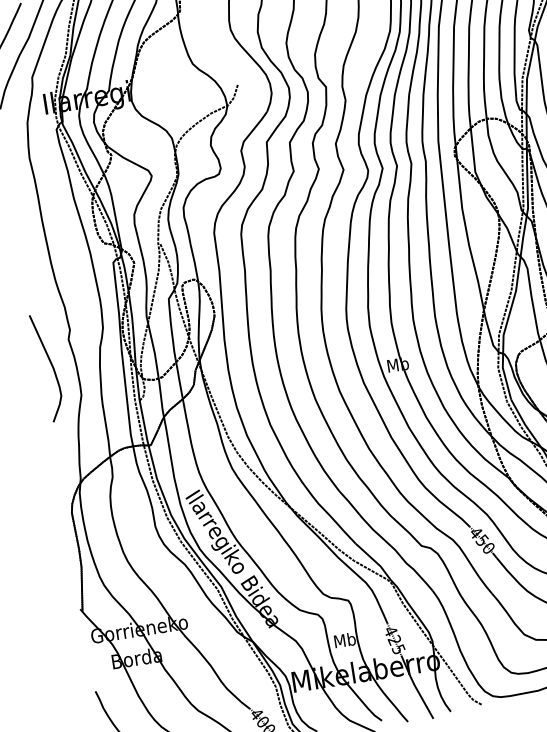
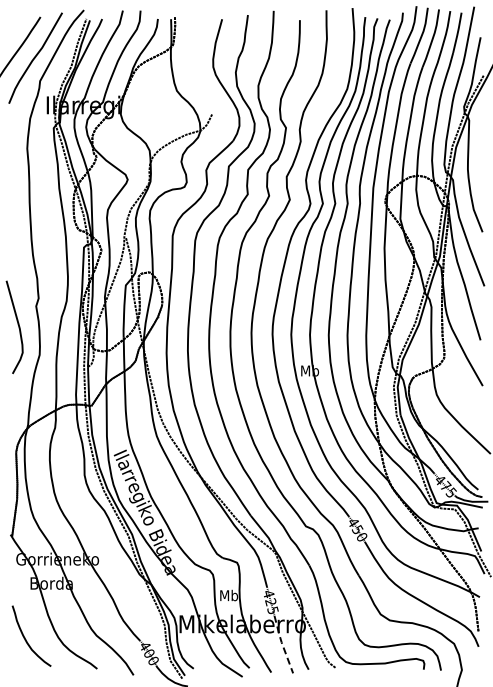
line: (415, 686) -> (282, 643), solid -> dashed

